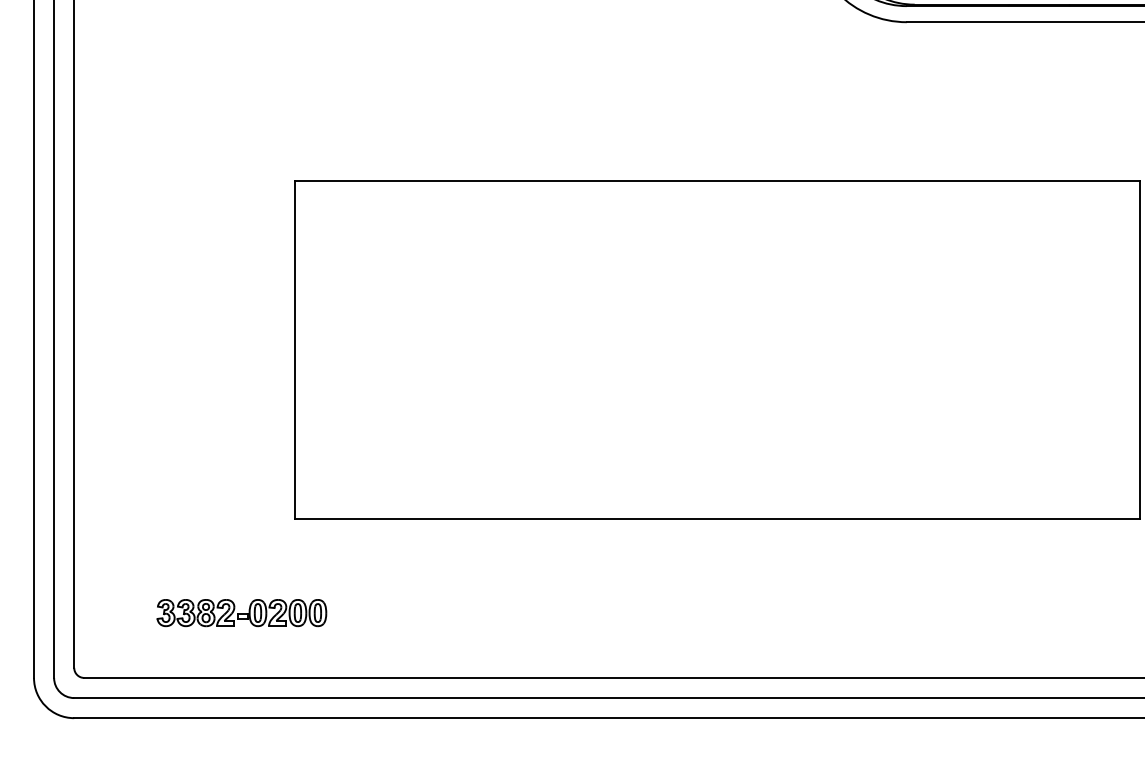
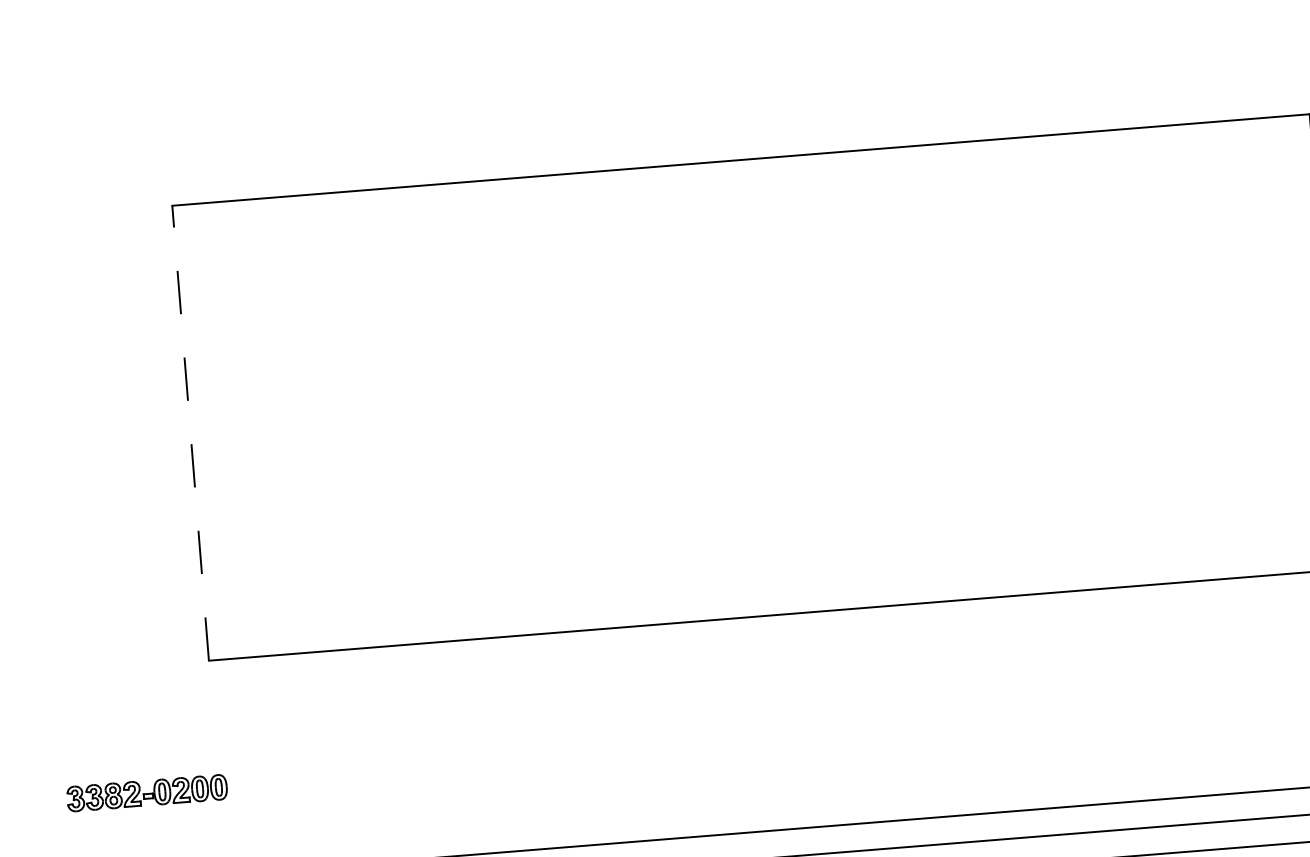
line: (295, 350) -> (190, 433), solid -> dashed
part: (241, 613) -> (146, 793), size x0.7

